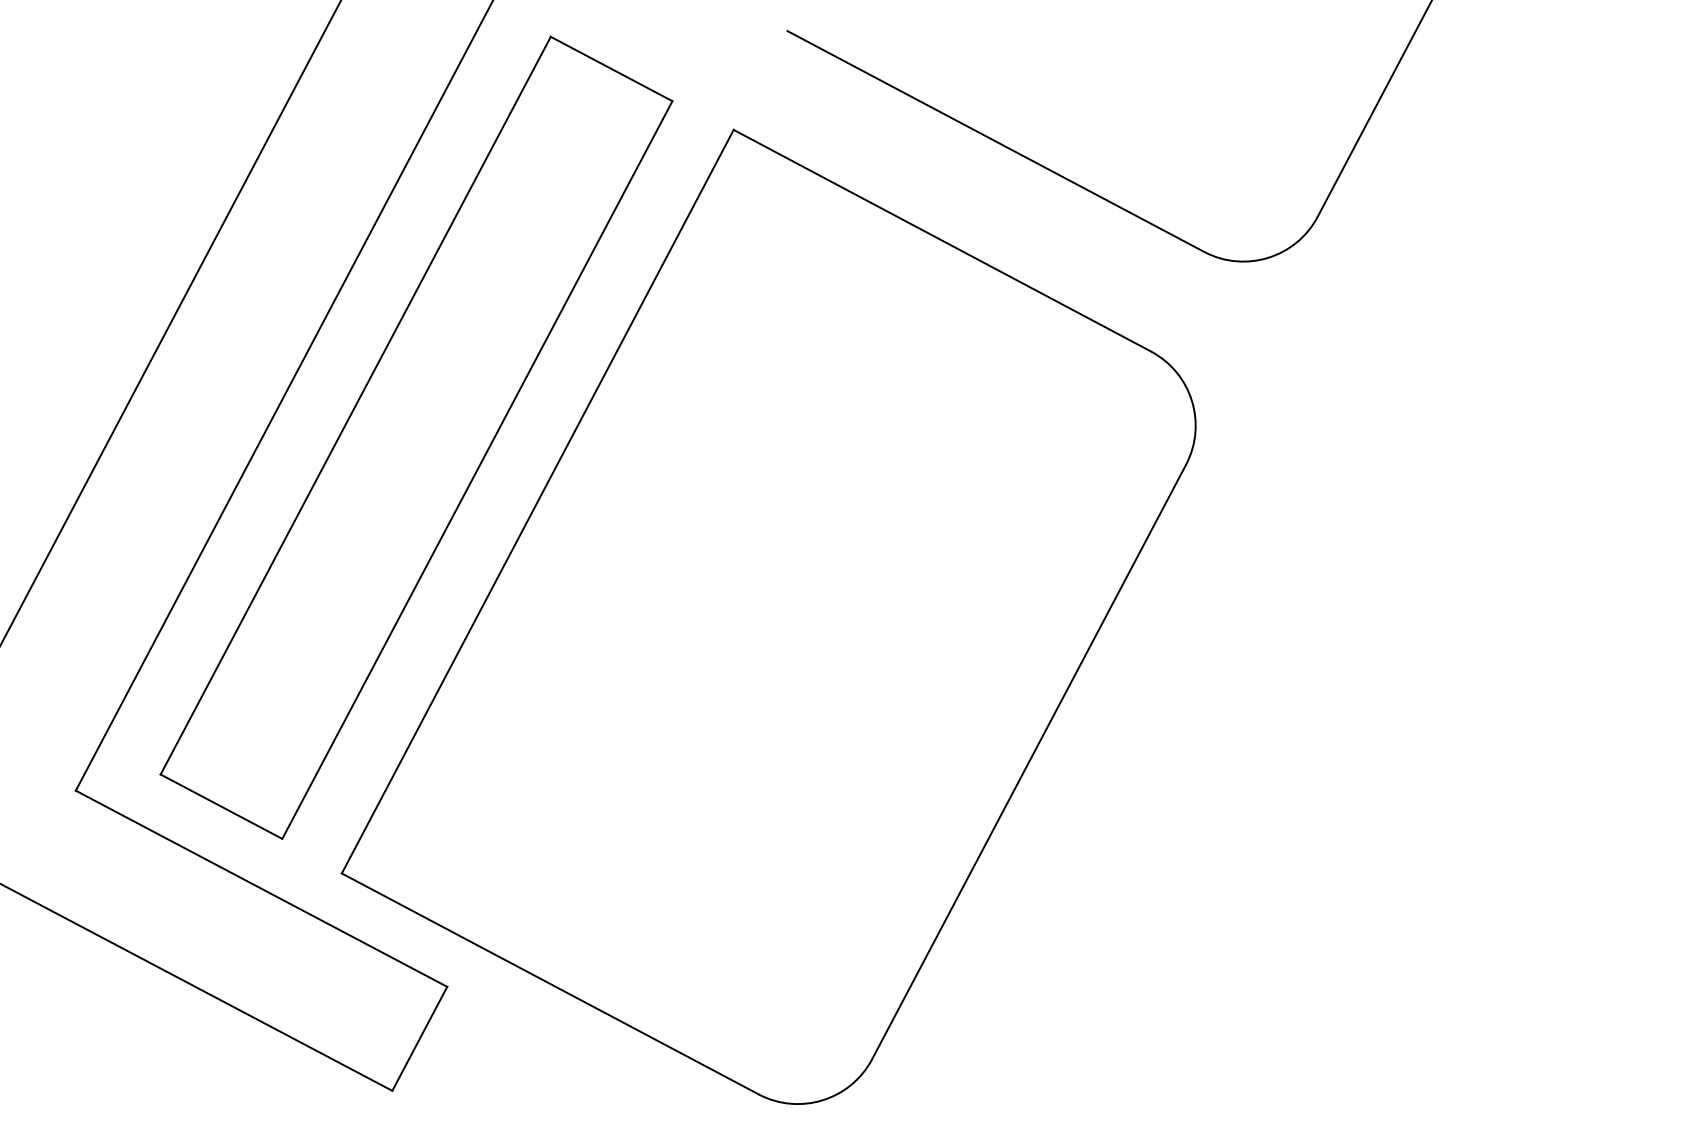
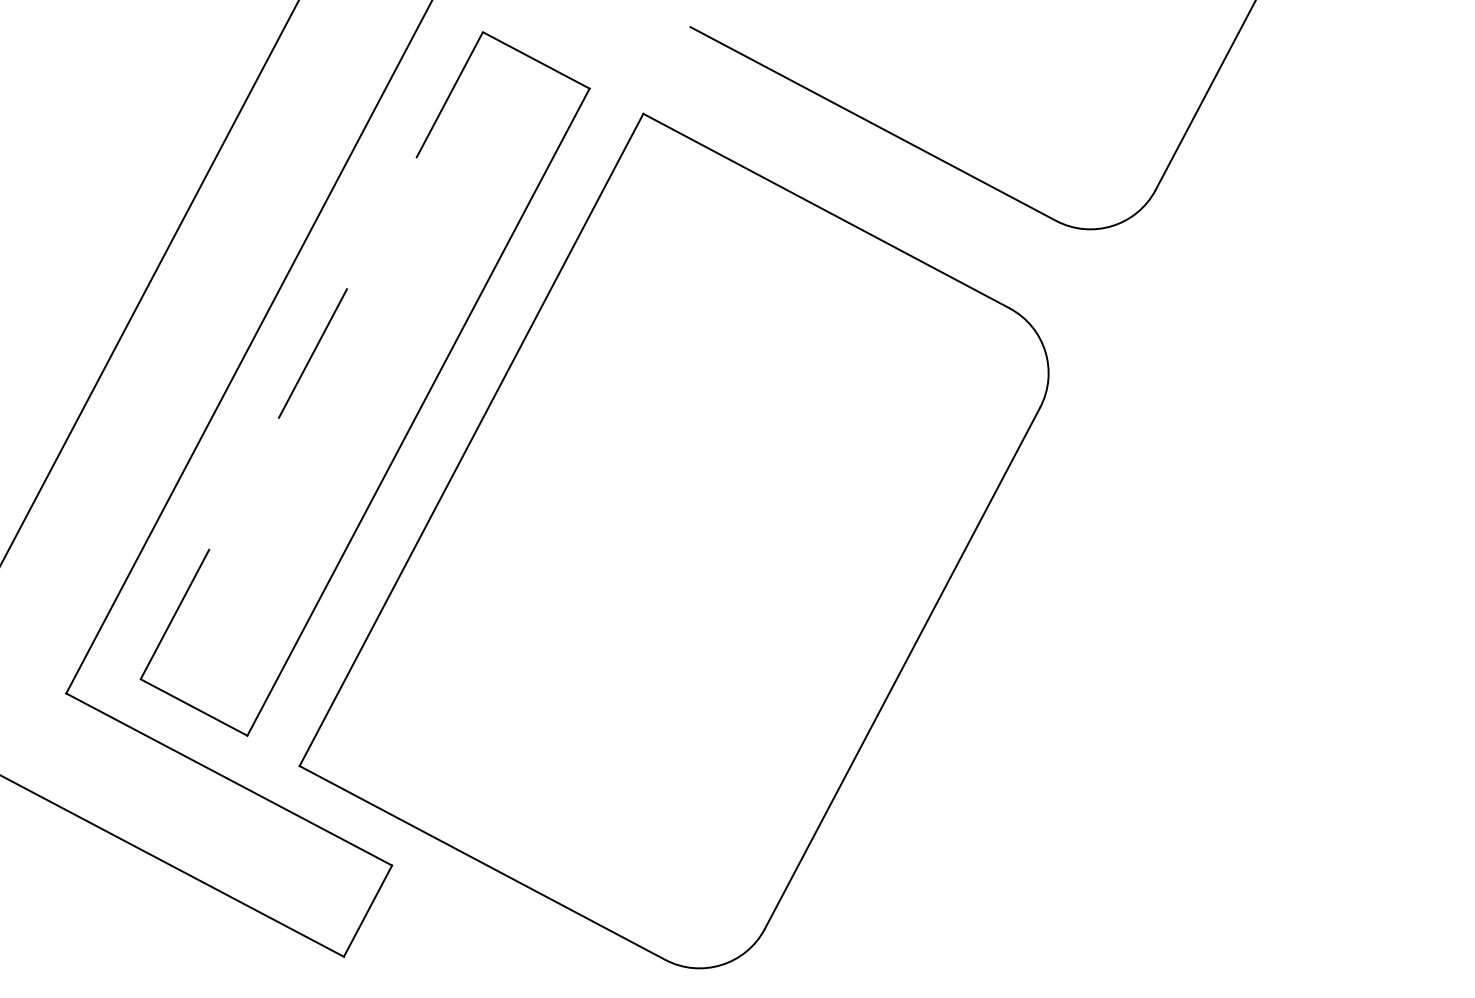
line: (355, 405) -> (311, 355), solid -> dashed

